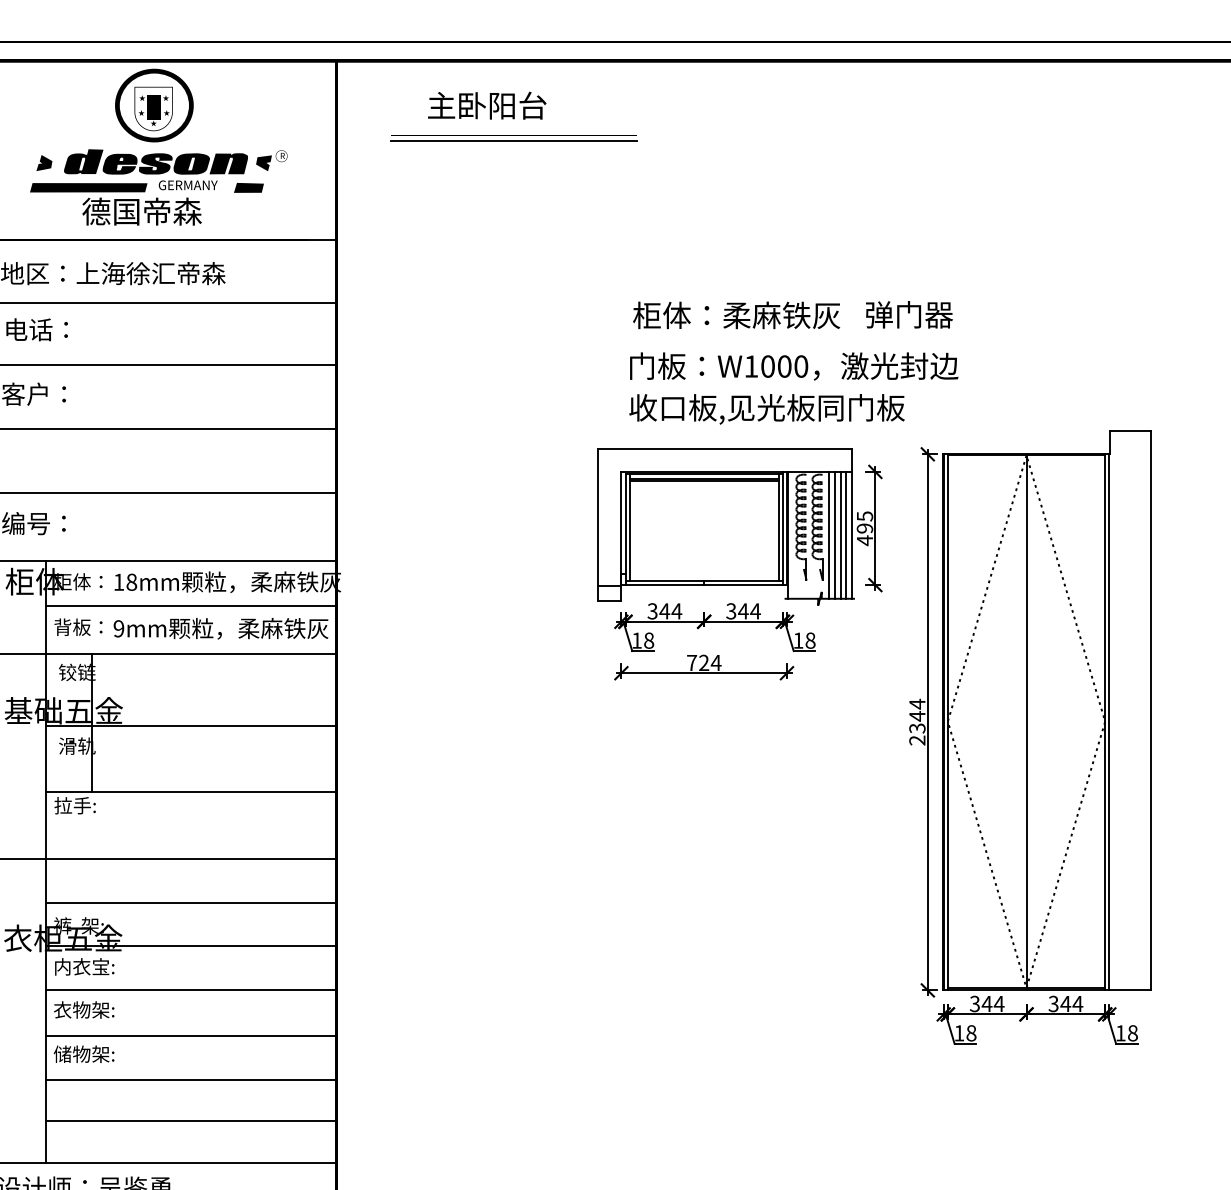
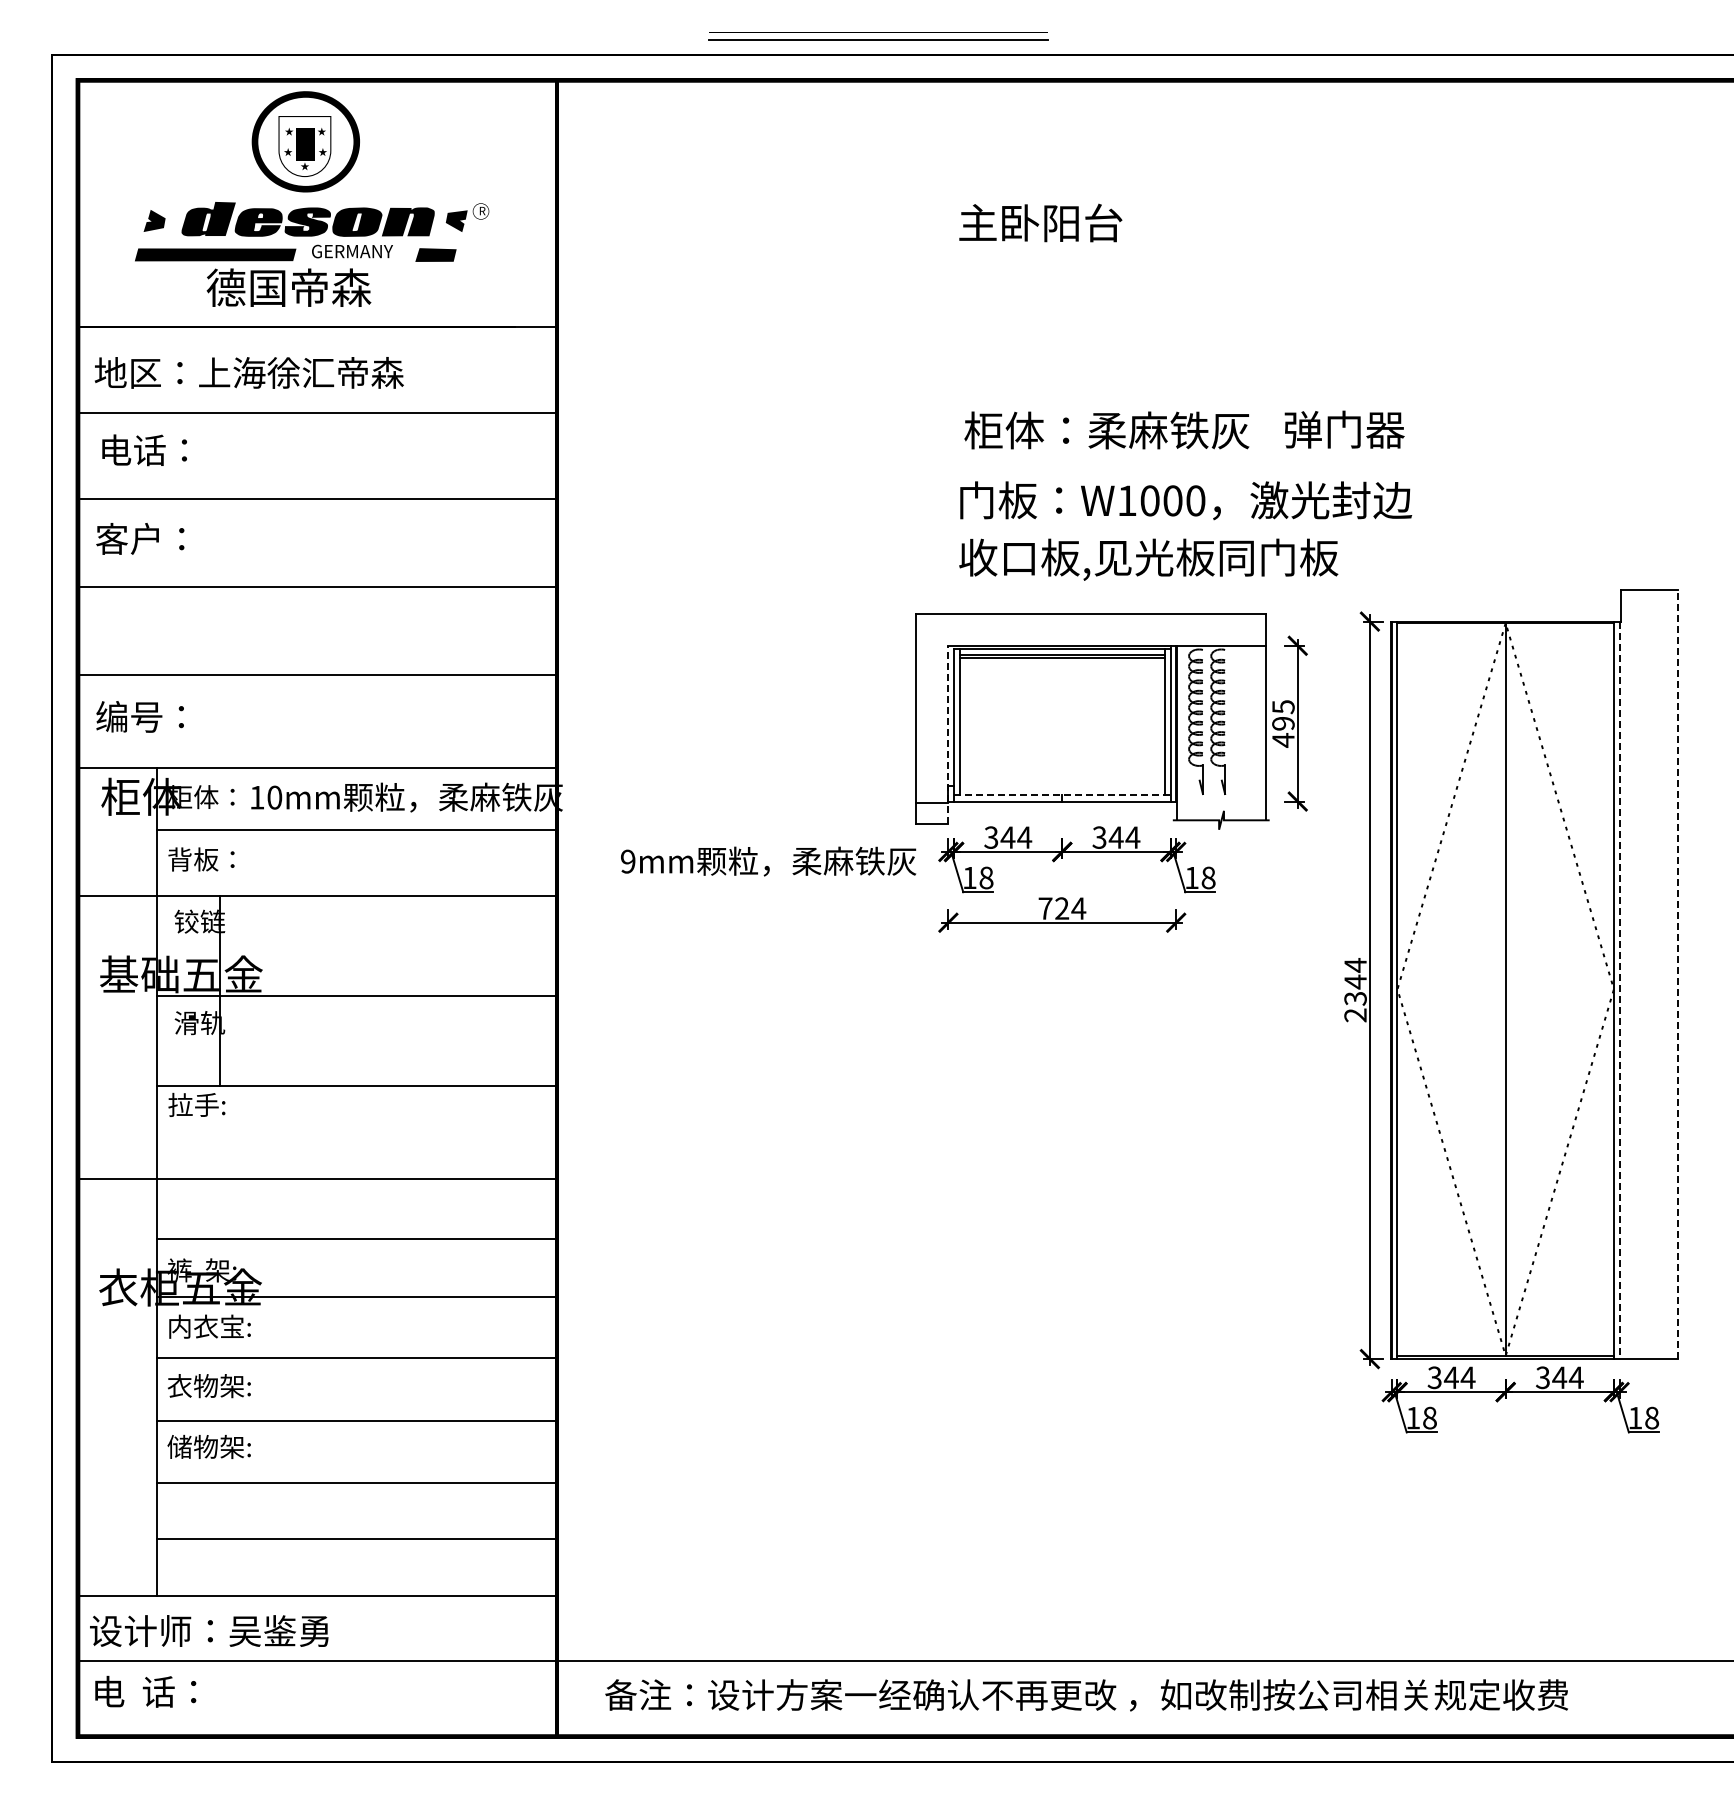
text: (487, 105) -> (1040, 222), moved
part: (513, 138) -> (878, 36), moved
line: (829, 534) -> (1234, 732), removed
line: (834, 534) -> (1241, 732), removed
line: (840, 534) -> (1249, 732), removed
line: (846, 534) -> (1257, 732), removed
line: (620, 536) -> (947, 734), solid -> dashed
line: (704, 580) -> (1062, 795), solid -> dashed
text: (131, 582) -> (274, 797), 18mm -> 10mm
text: (220, 628) -> (768, 861), moved
line: (1151, 710) -> (1677, 974), solid -> dashed
line: (1109, 722) -> (1619, 990), solid -> dashed

